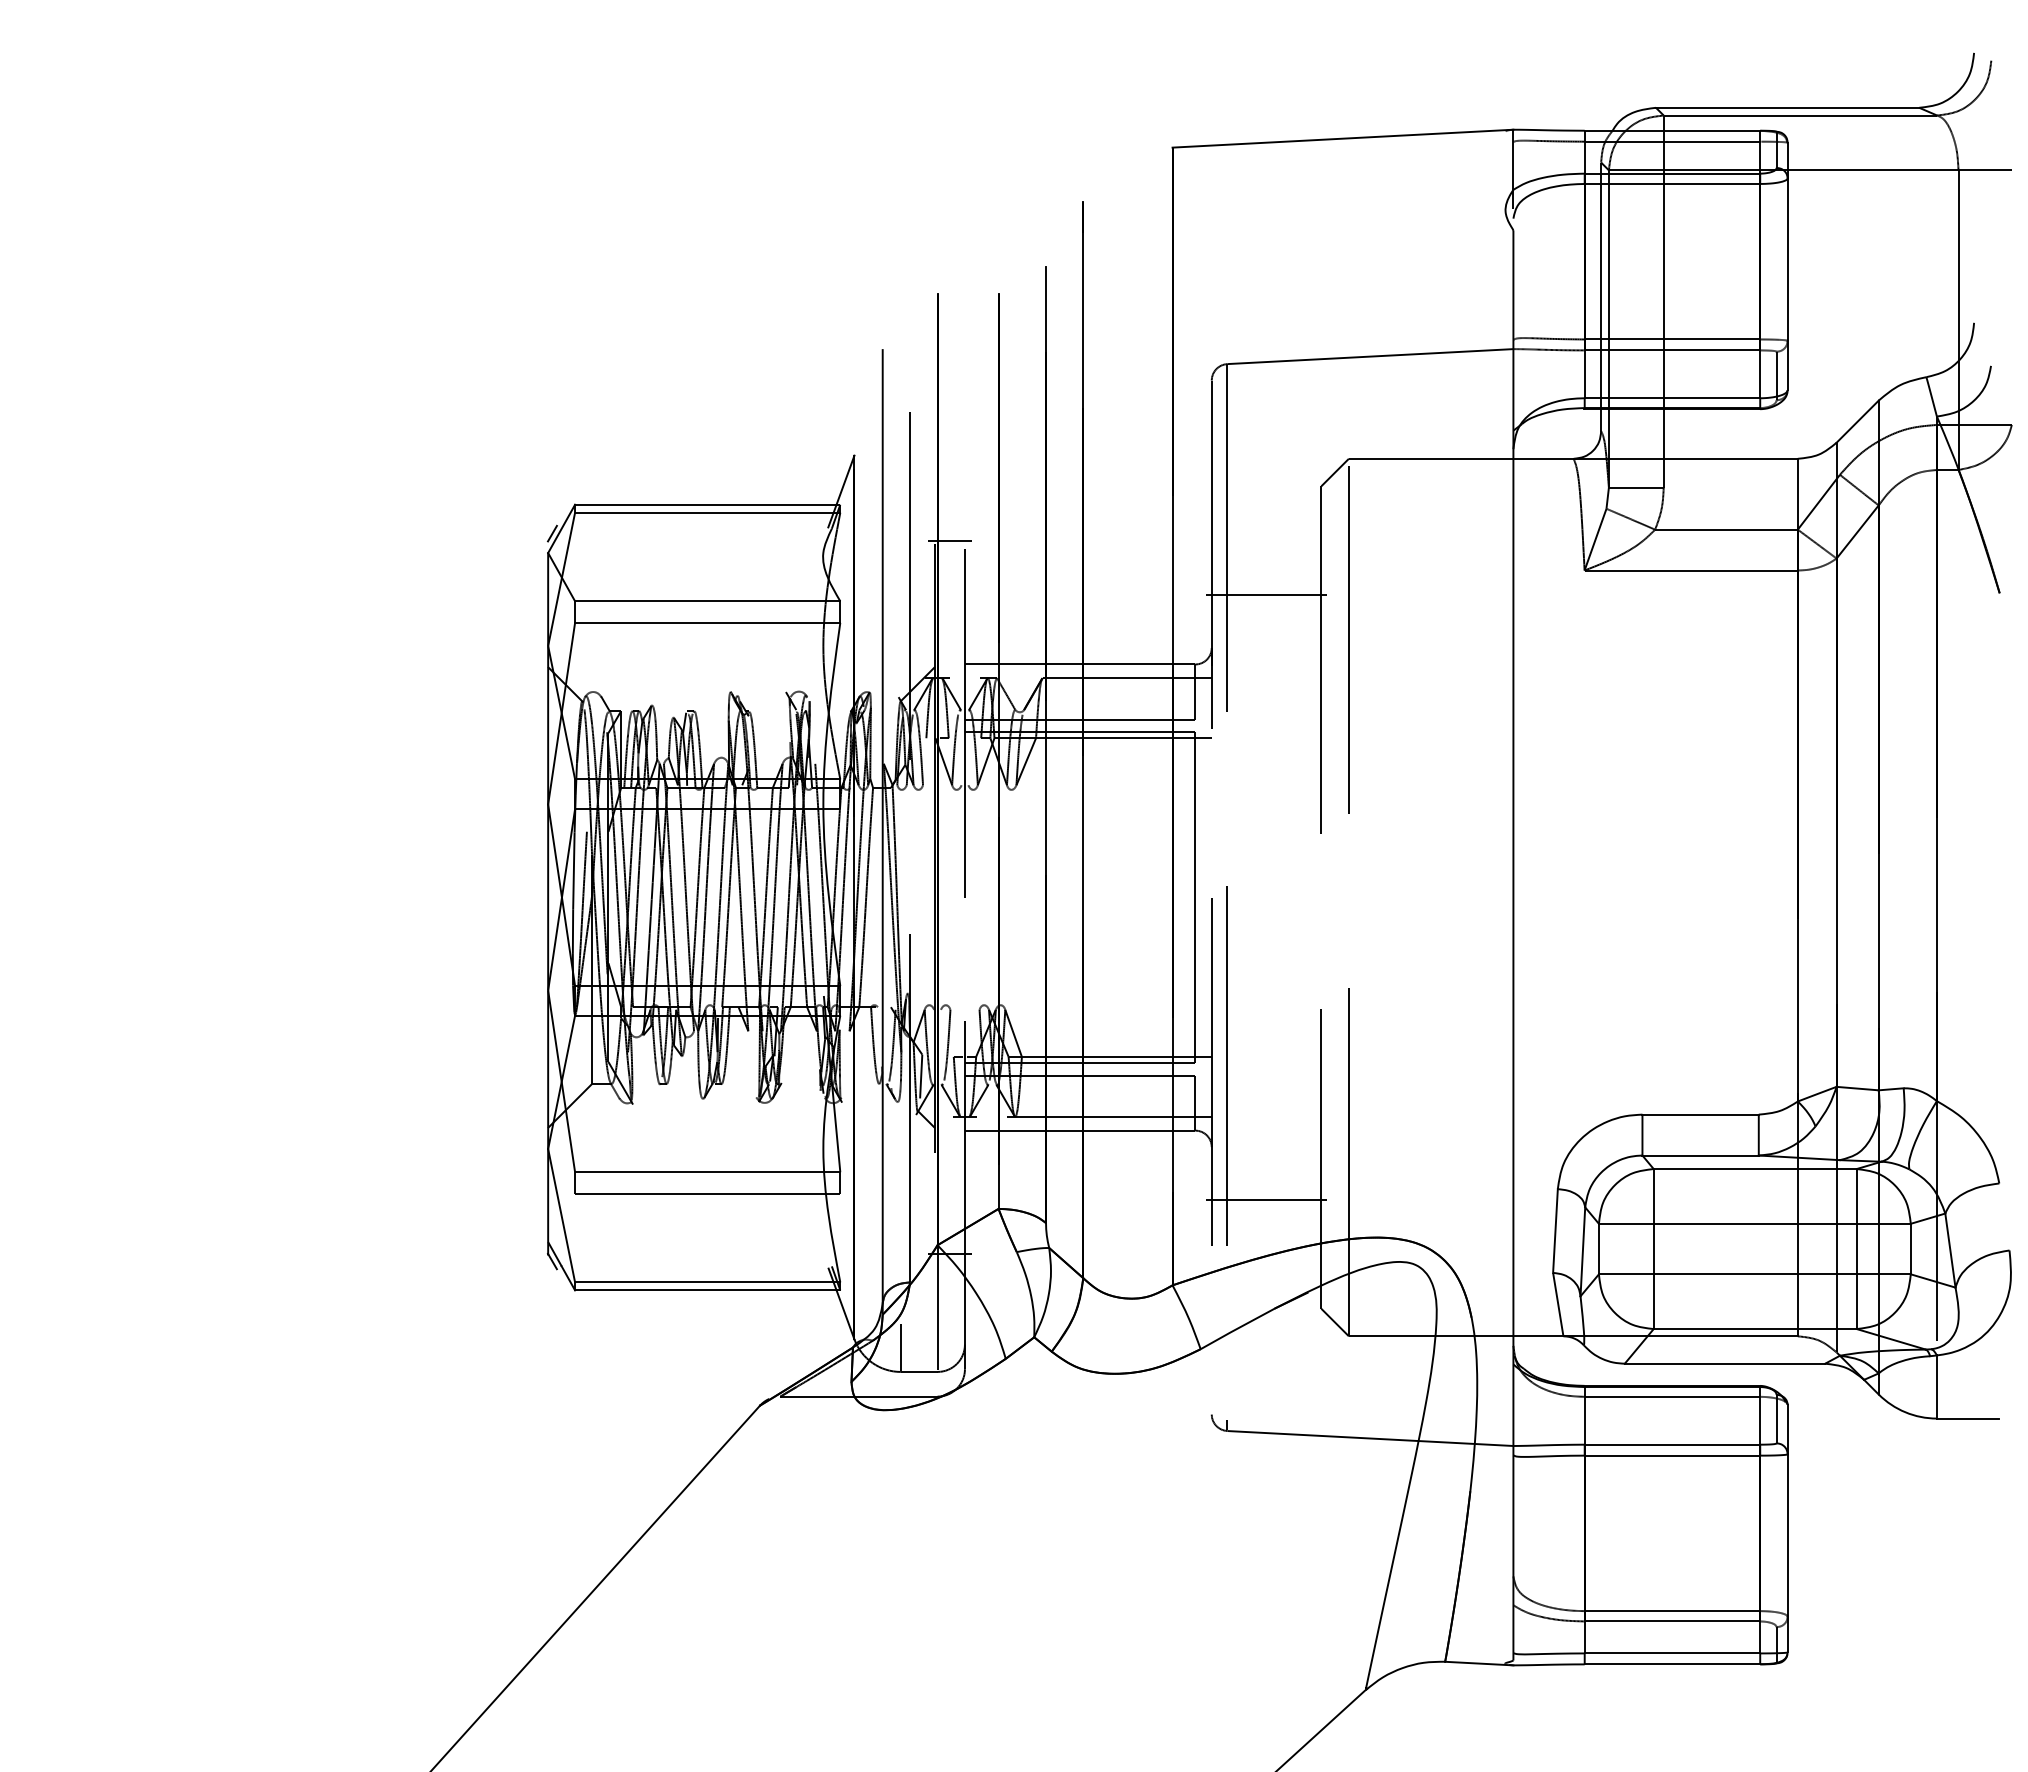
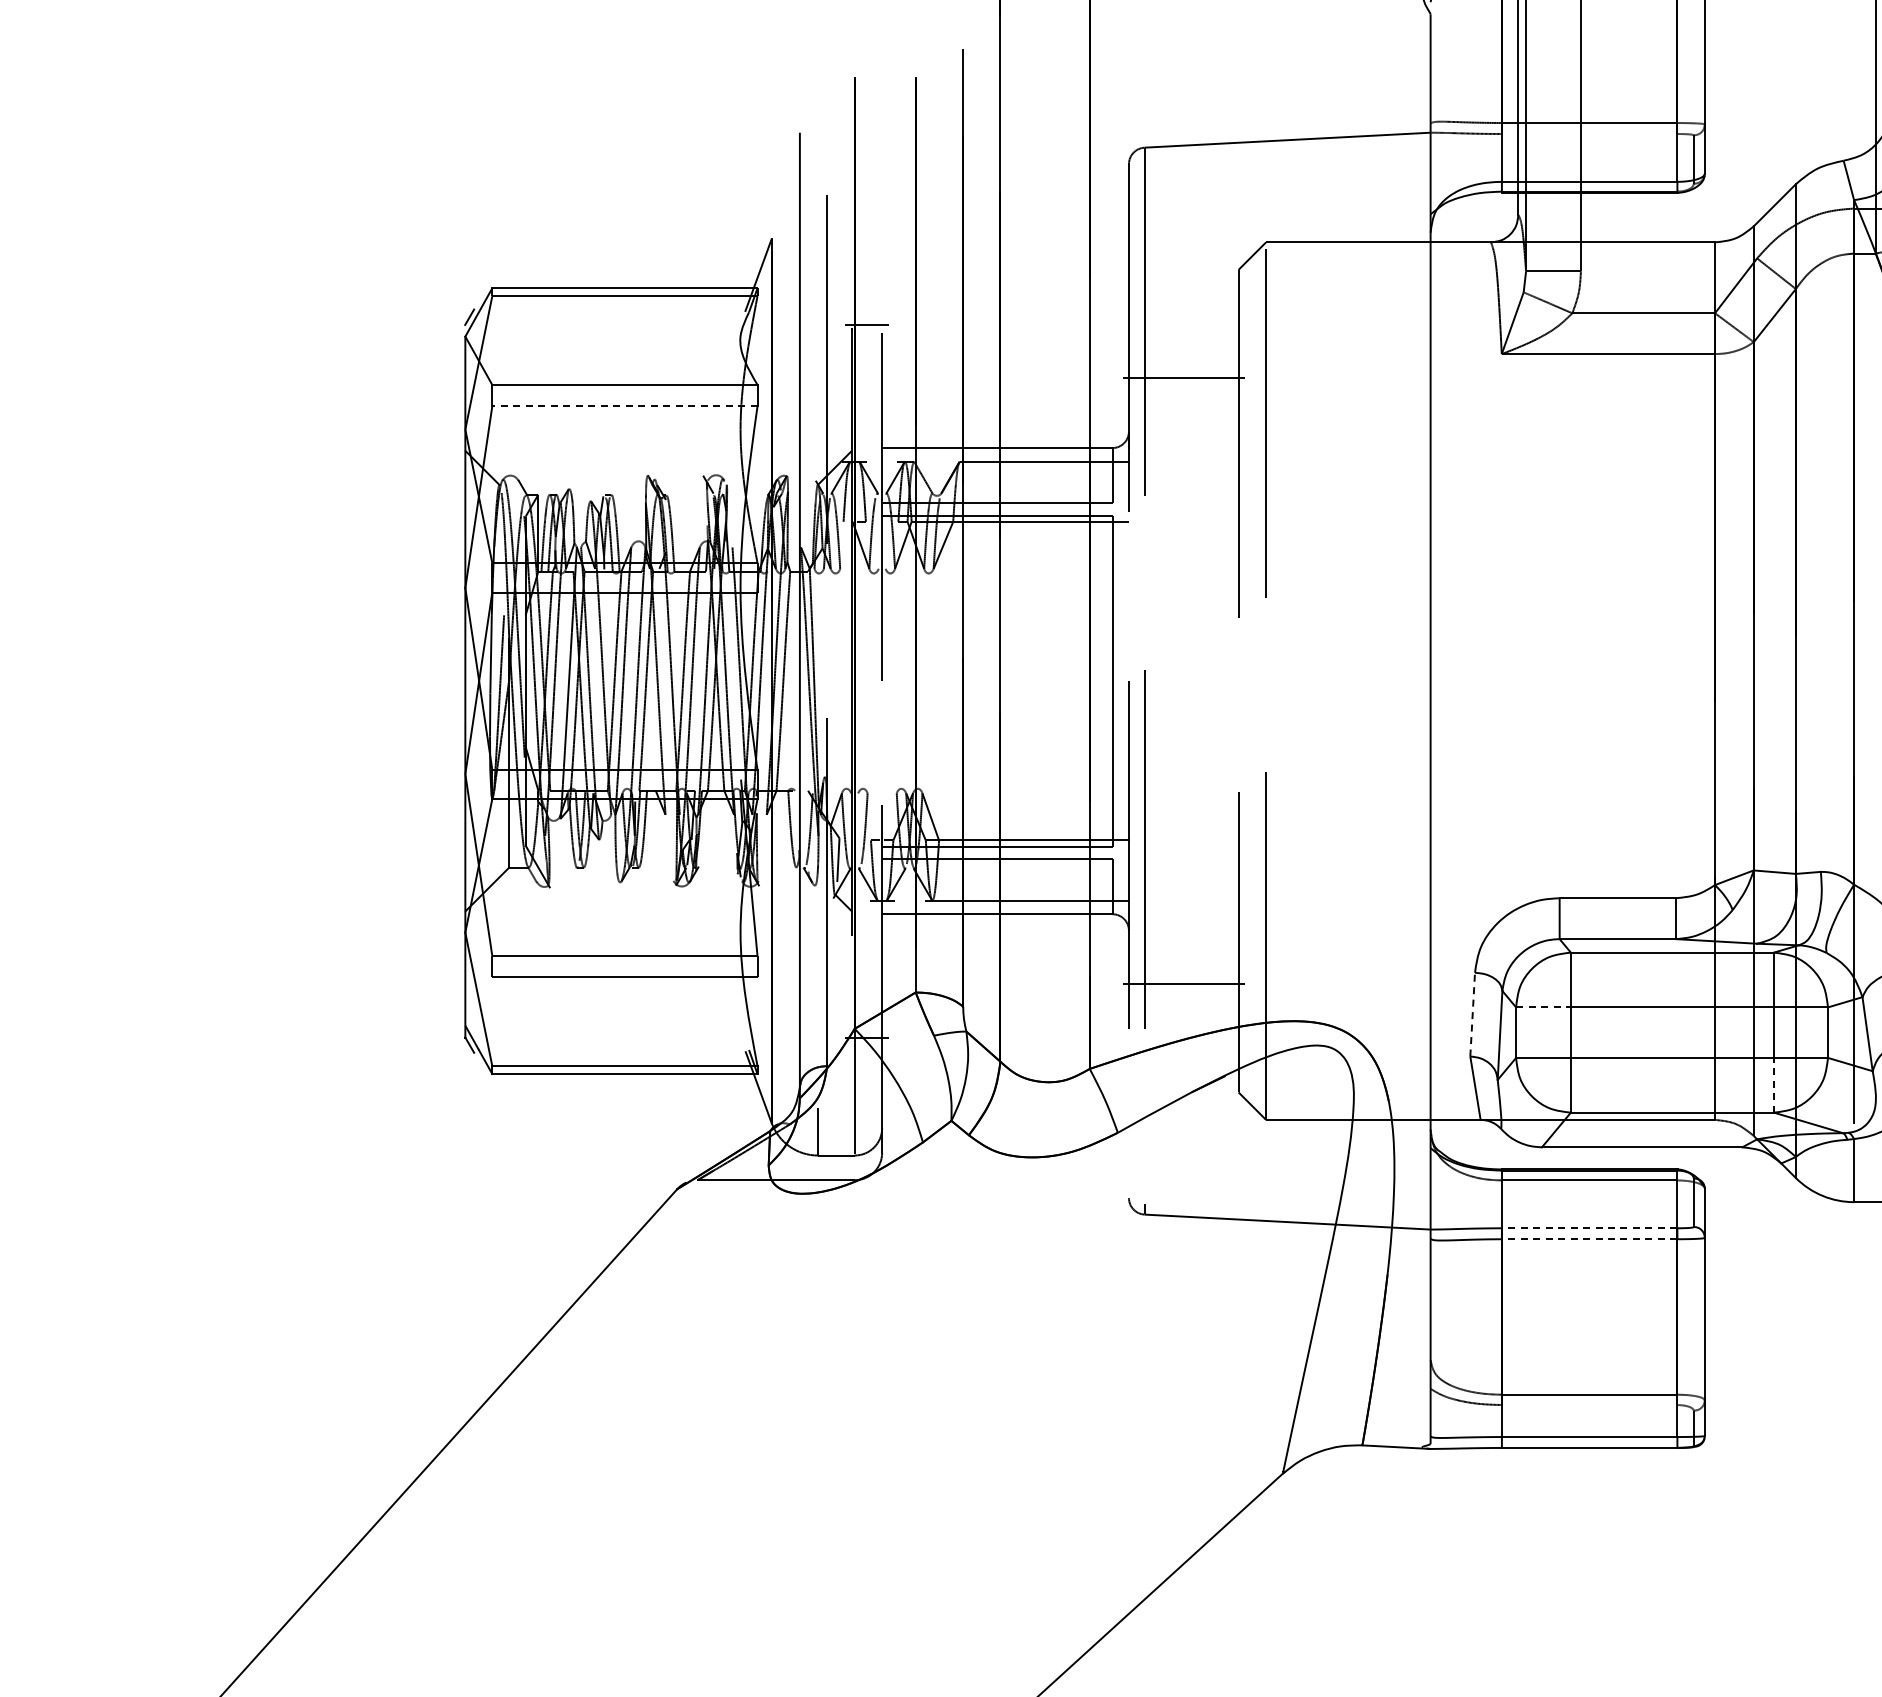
line: (1672, 350) -> (1589, 134), removed
line: (707, 622) -> (624, 406), solid -> dashed
line: (1626, 1223) -> (1543, 1007), solid -> dashed
line: (1555, 1231) -> (1472, 1015), solid -> dashed
line: (1856, 1301) -> (1773, 1085), solid -> dashed
line: (1672, 1444) -> (1589, 1228), solid -> dashed
line: (1672, 1455) -> (1589, 1239), solid -> dashed
line: (1672, 1621) -> (1589, 1405), removed

